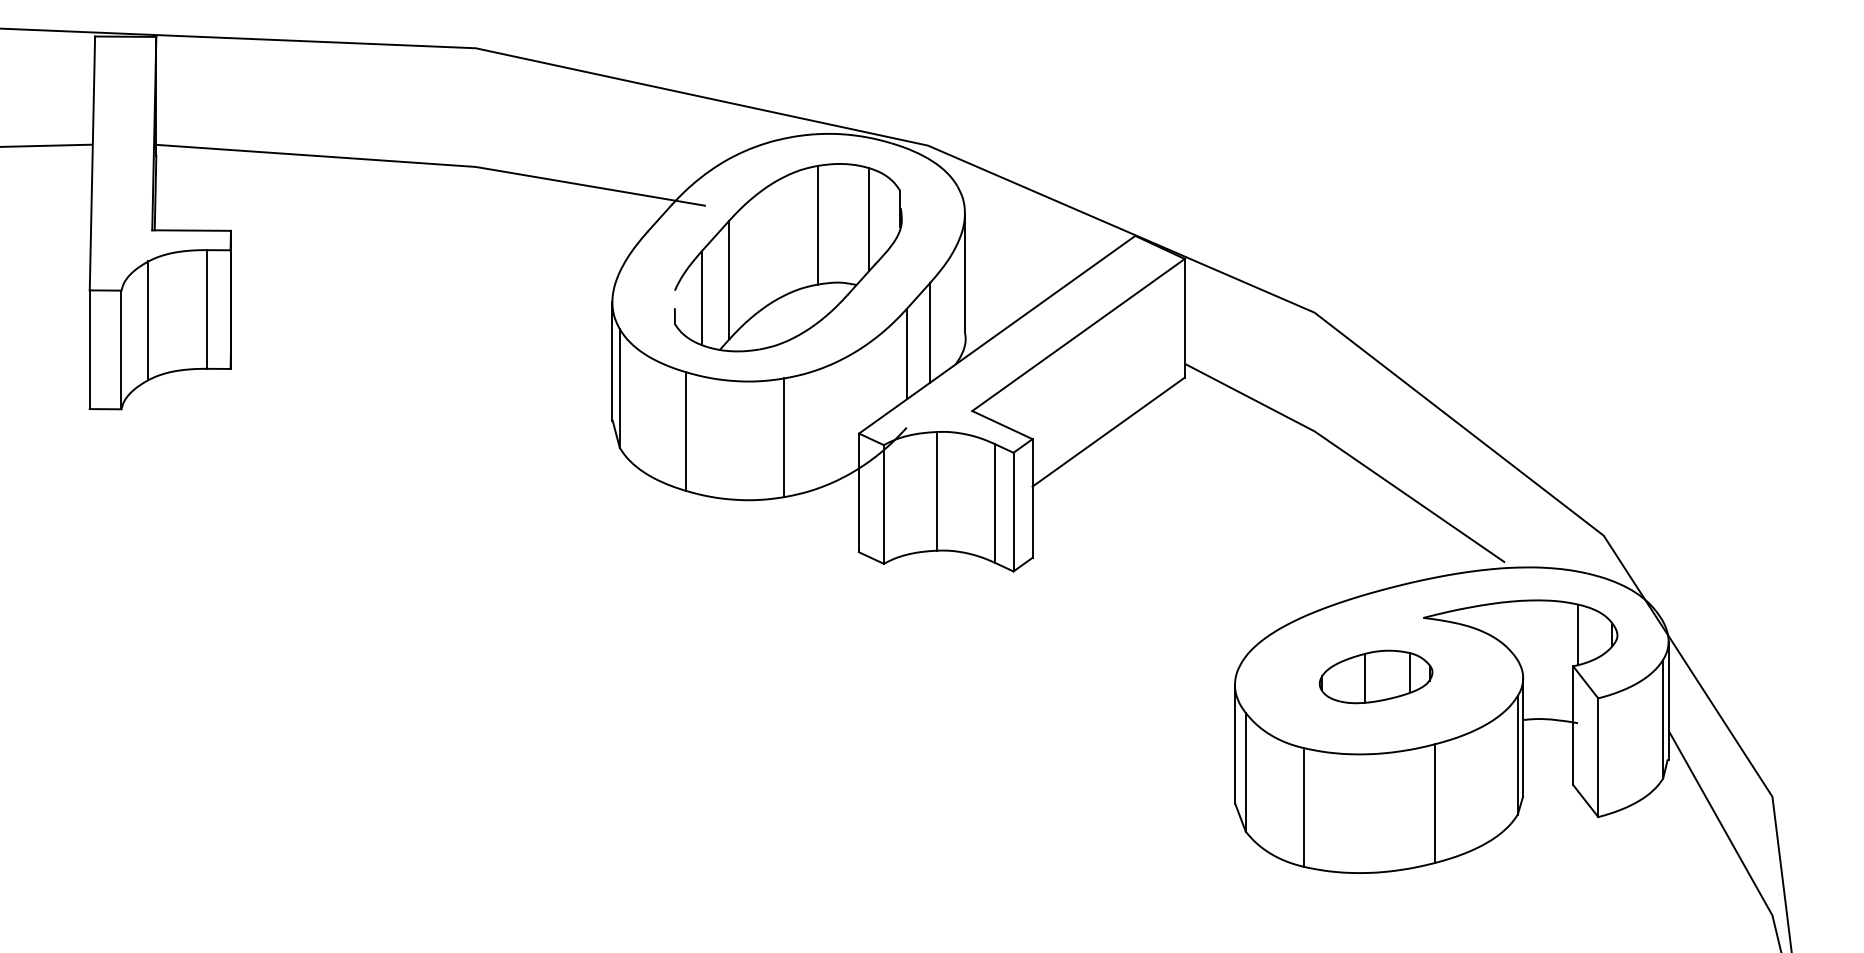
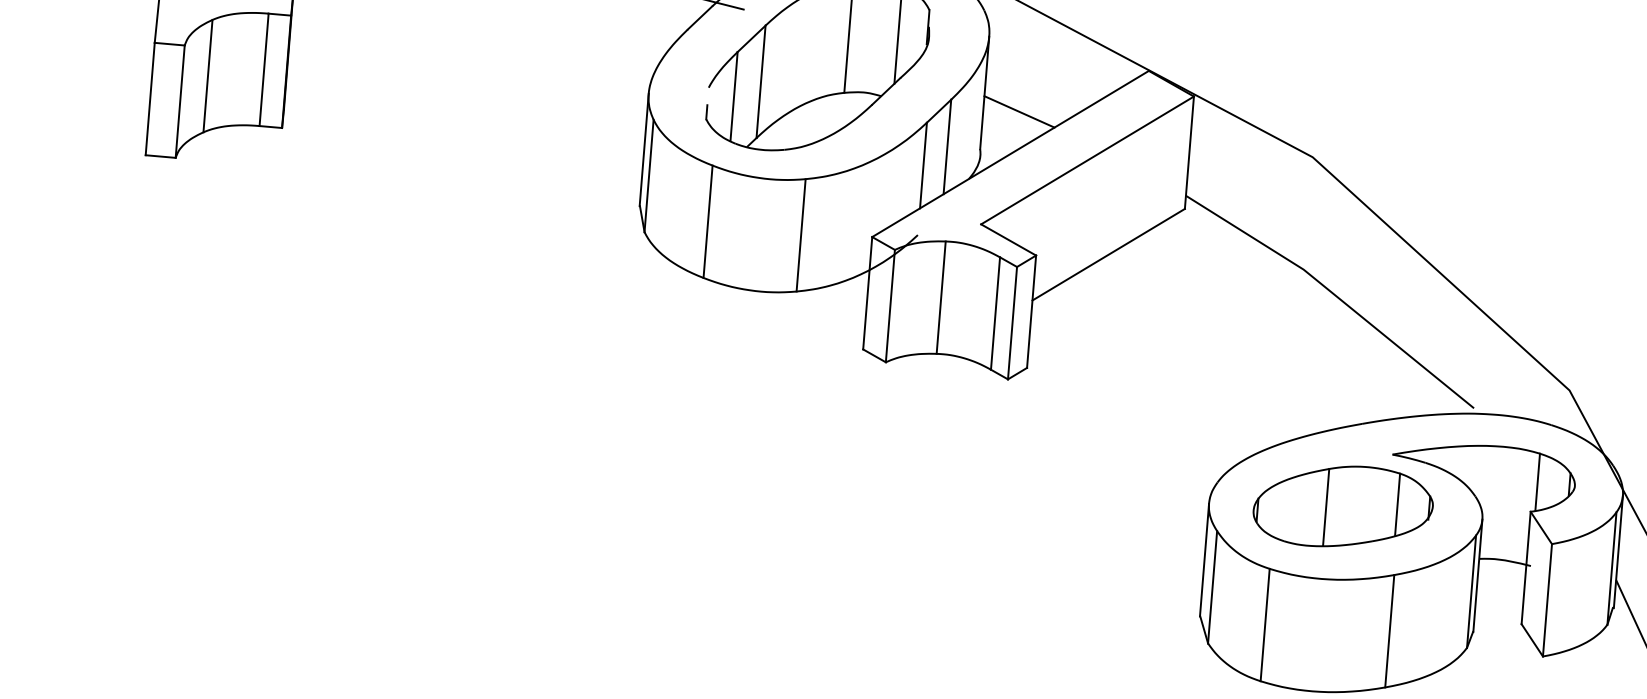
line: (1002, 289) -> (1019, 111), added
part: (1375, 676) -> (1342, 506), size x1.67

